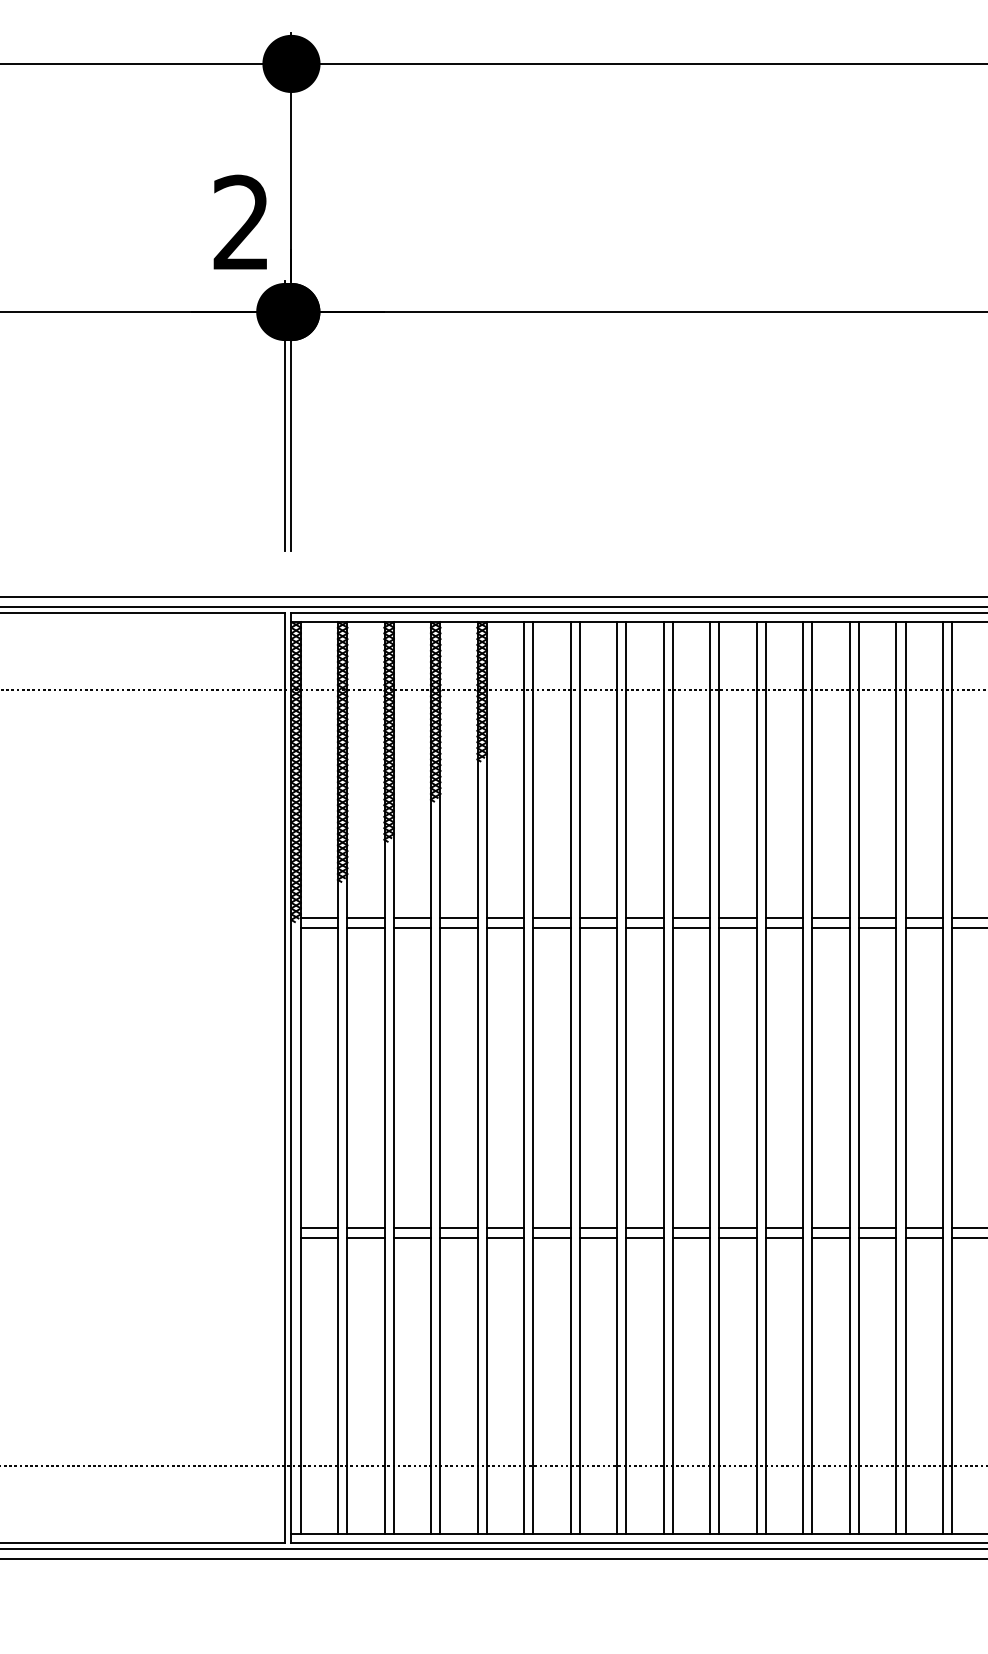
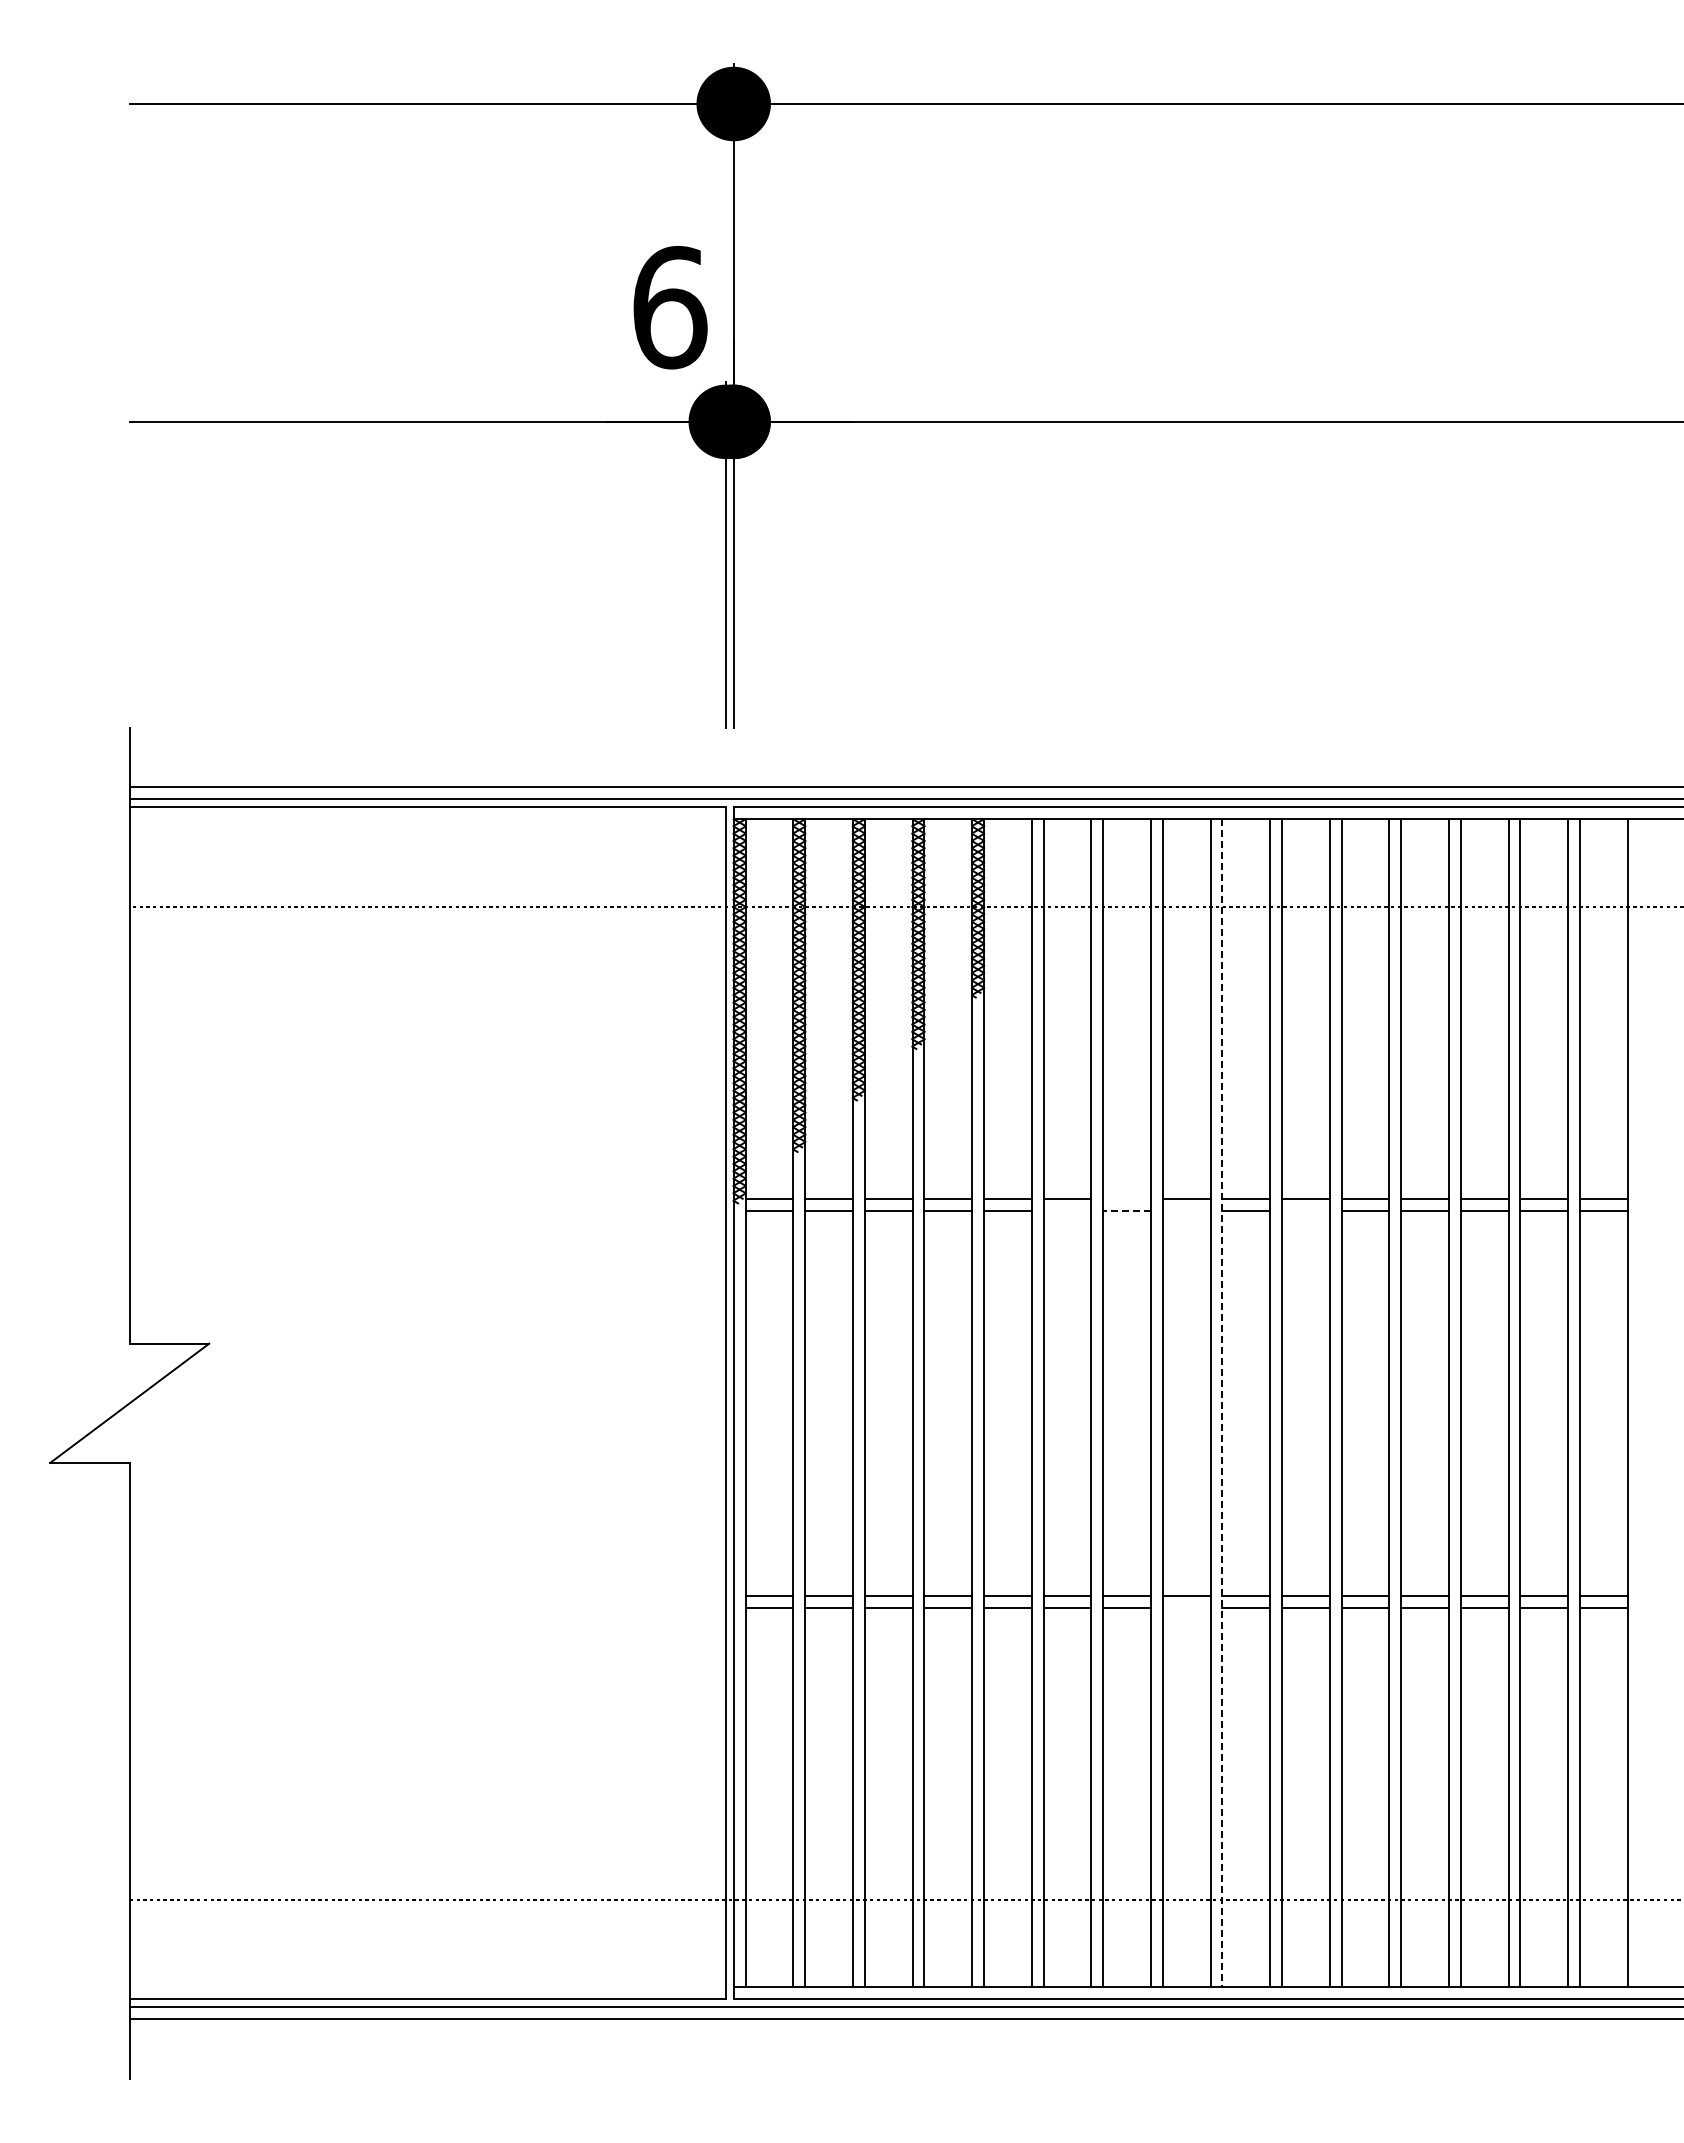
text: (242, 222) -> (670, 307), 2 -> 6
line: (598, 918) -> (1126, 1198), removed
line: (551, 927) -> (1067, 1210), removed
line: (598, 927) -> (1127, 1210), solid -> dashed
line: (644, 927) -> (1186, 1210), removed
line: (737, 927) -> (1305, 1210), removed
line: (672, 1078) -> (1222, 1403), solid -> dashed
line: (644, 1237) -> (1186, 1607), removed

